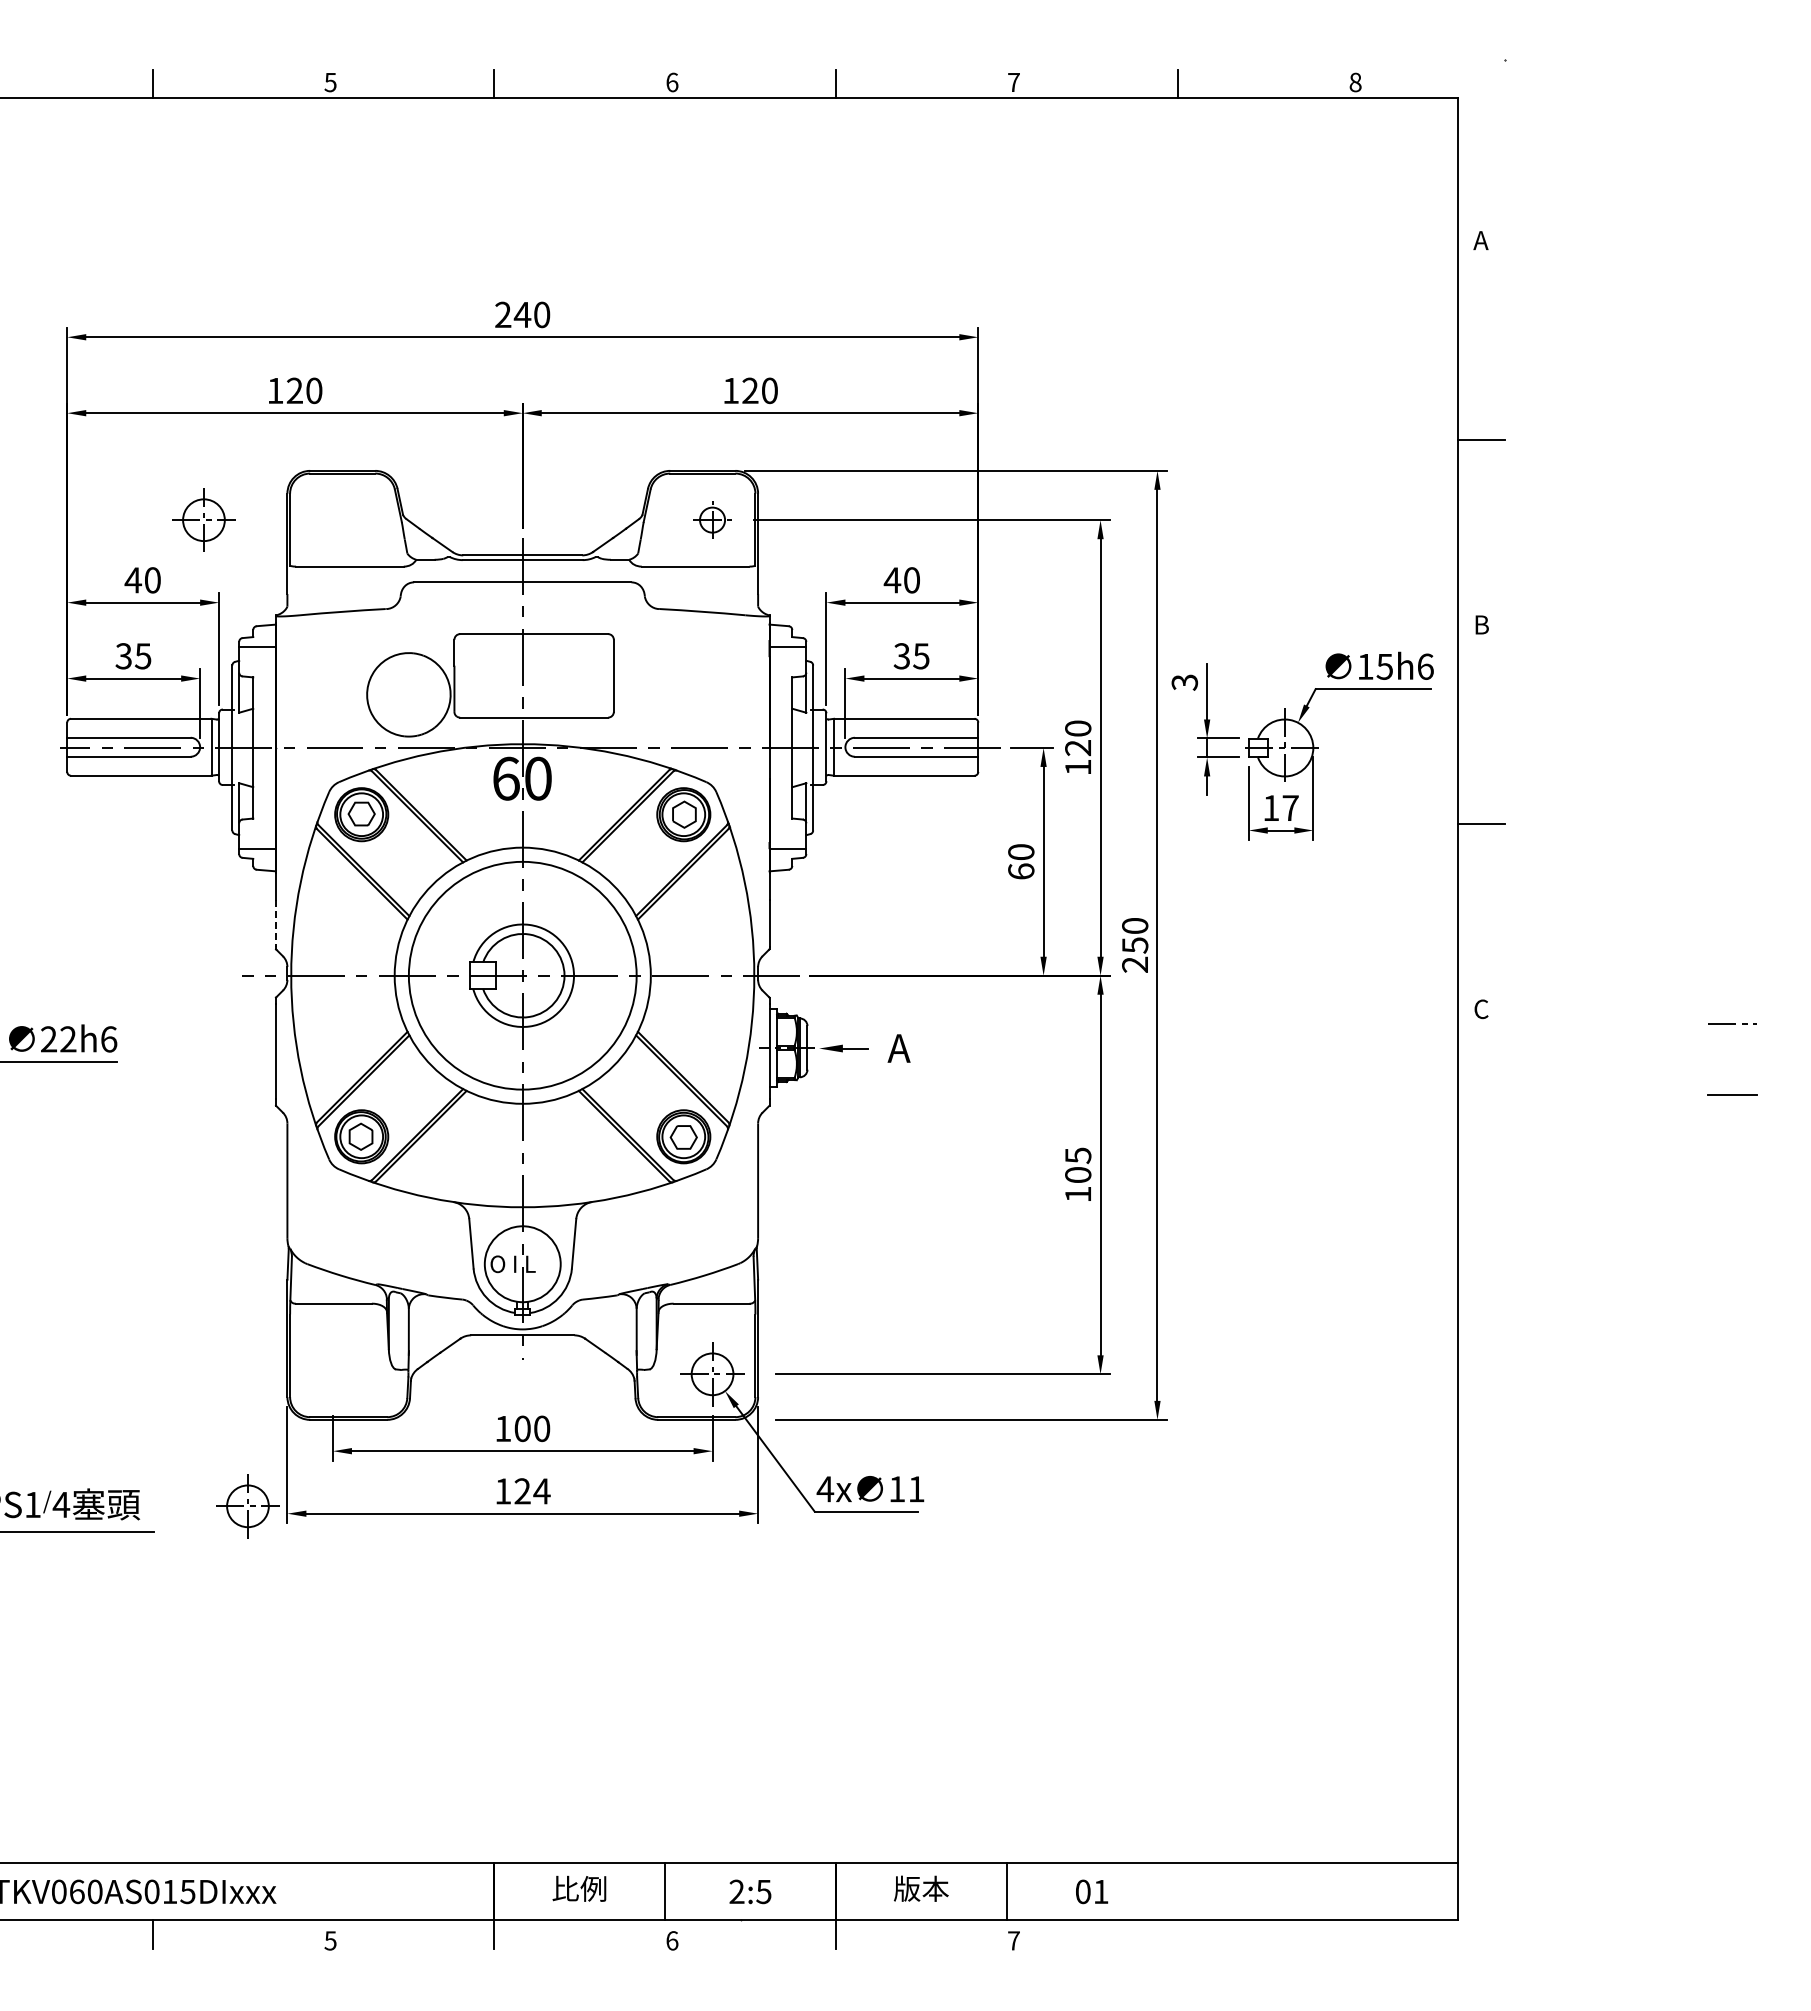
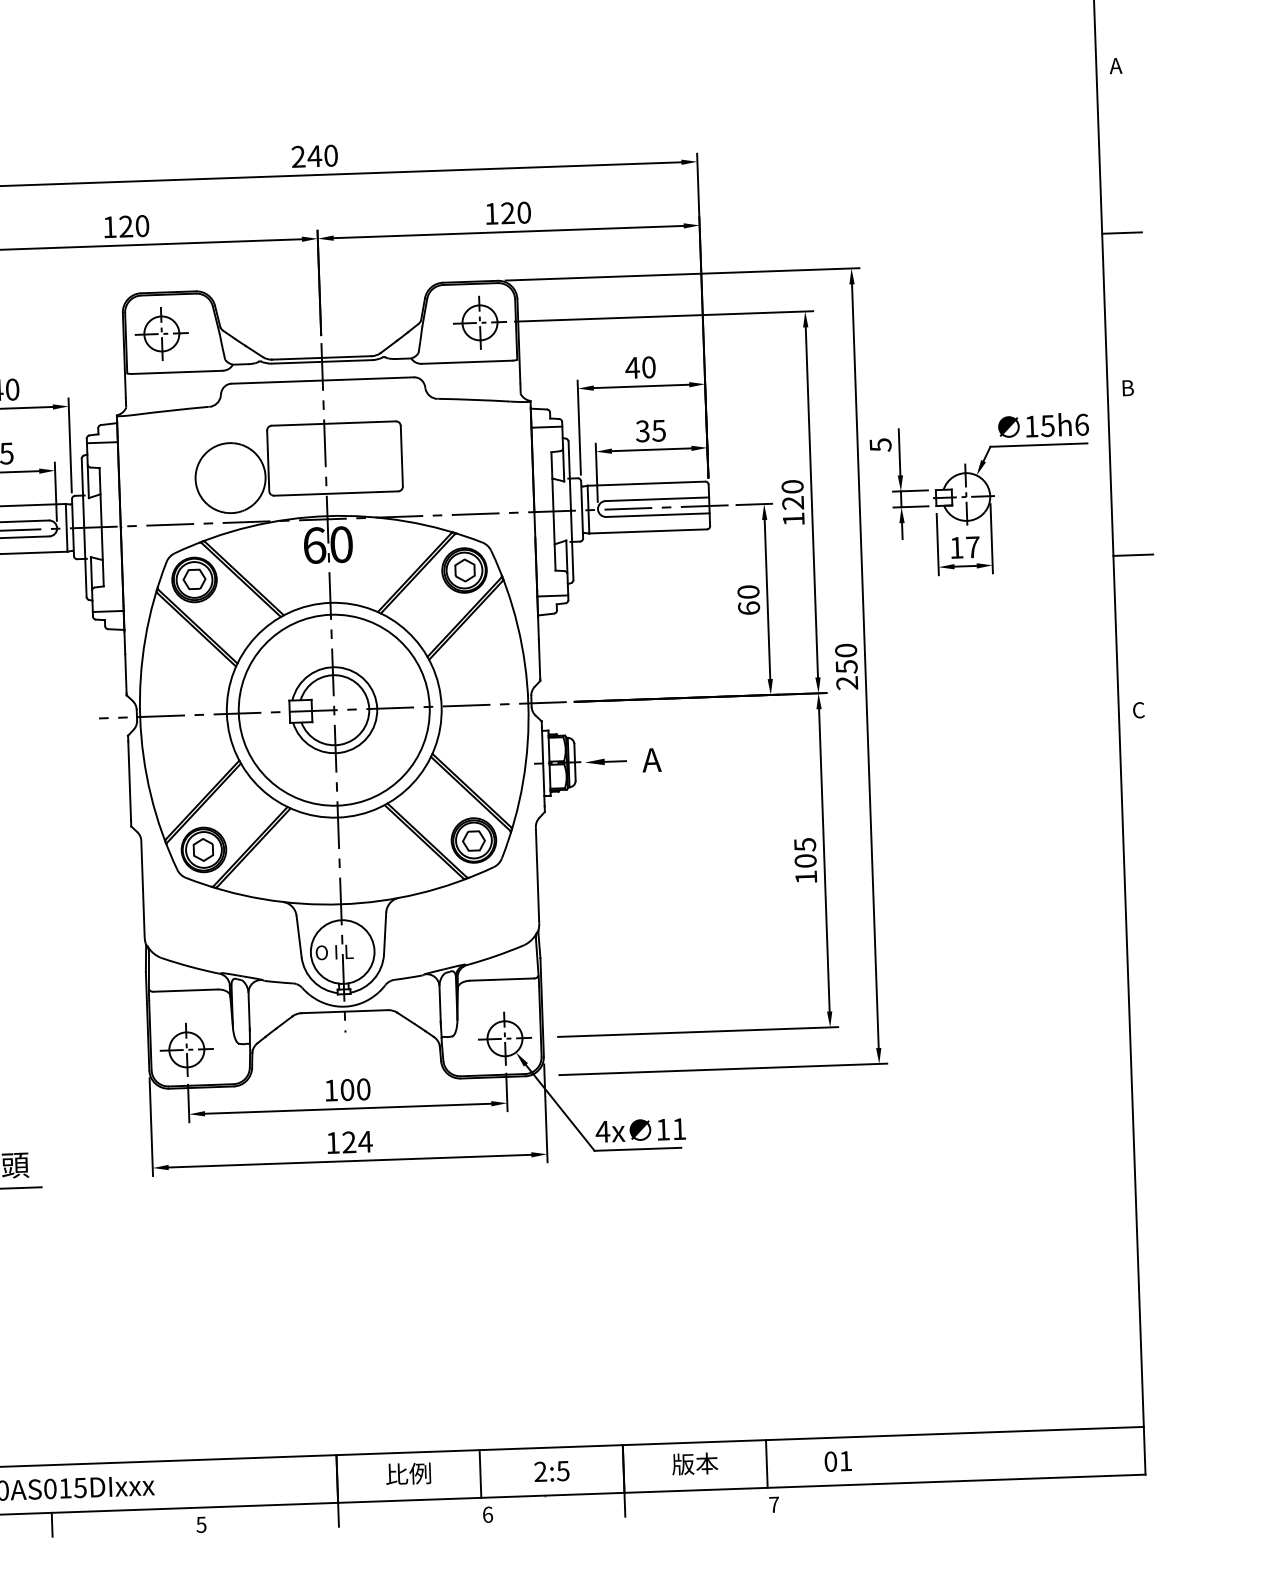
part: (203, 519) -> (161, 333), moved
part: (712, 519) -> (479, 322), size x1.67
text: (1184, 682) -> (880, 445), 3 -> 5
line: (276, 924) -> (126, 674), dashed -> solid
part: (247, 1506) -> (186, 1050), moved

